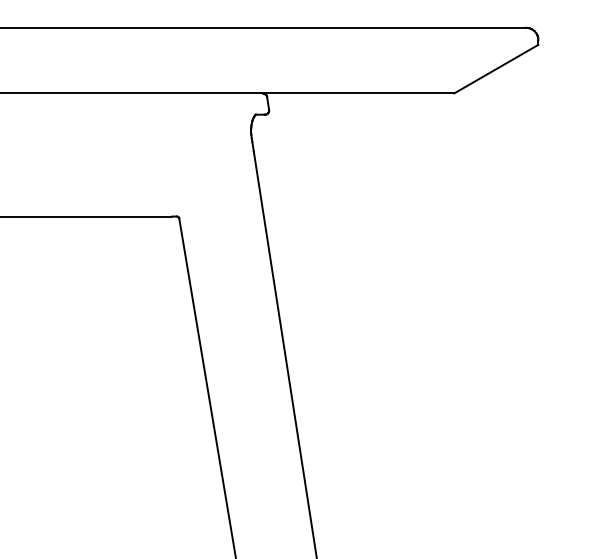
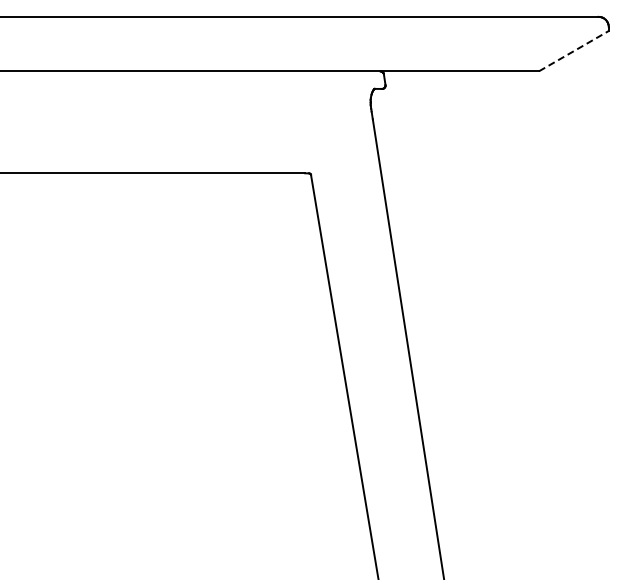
line: (497, 68) -> (574, 50), solid -> dashed

